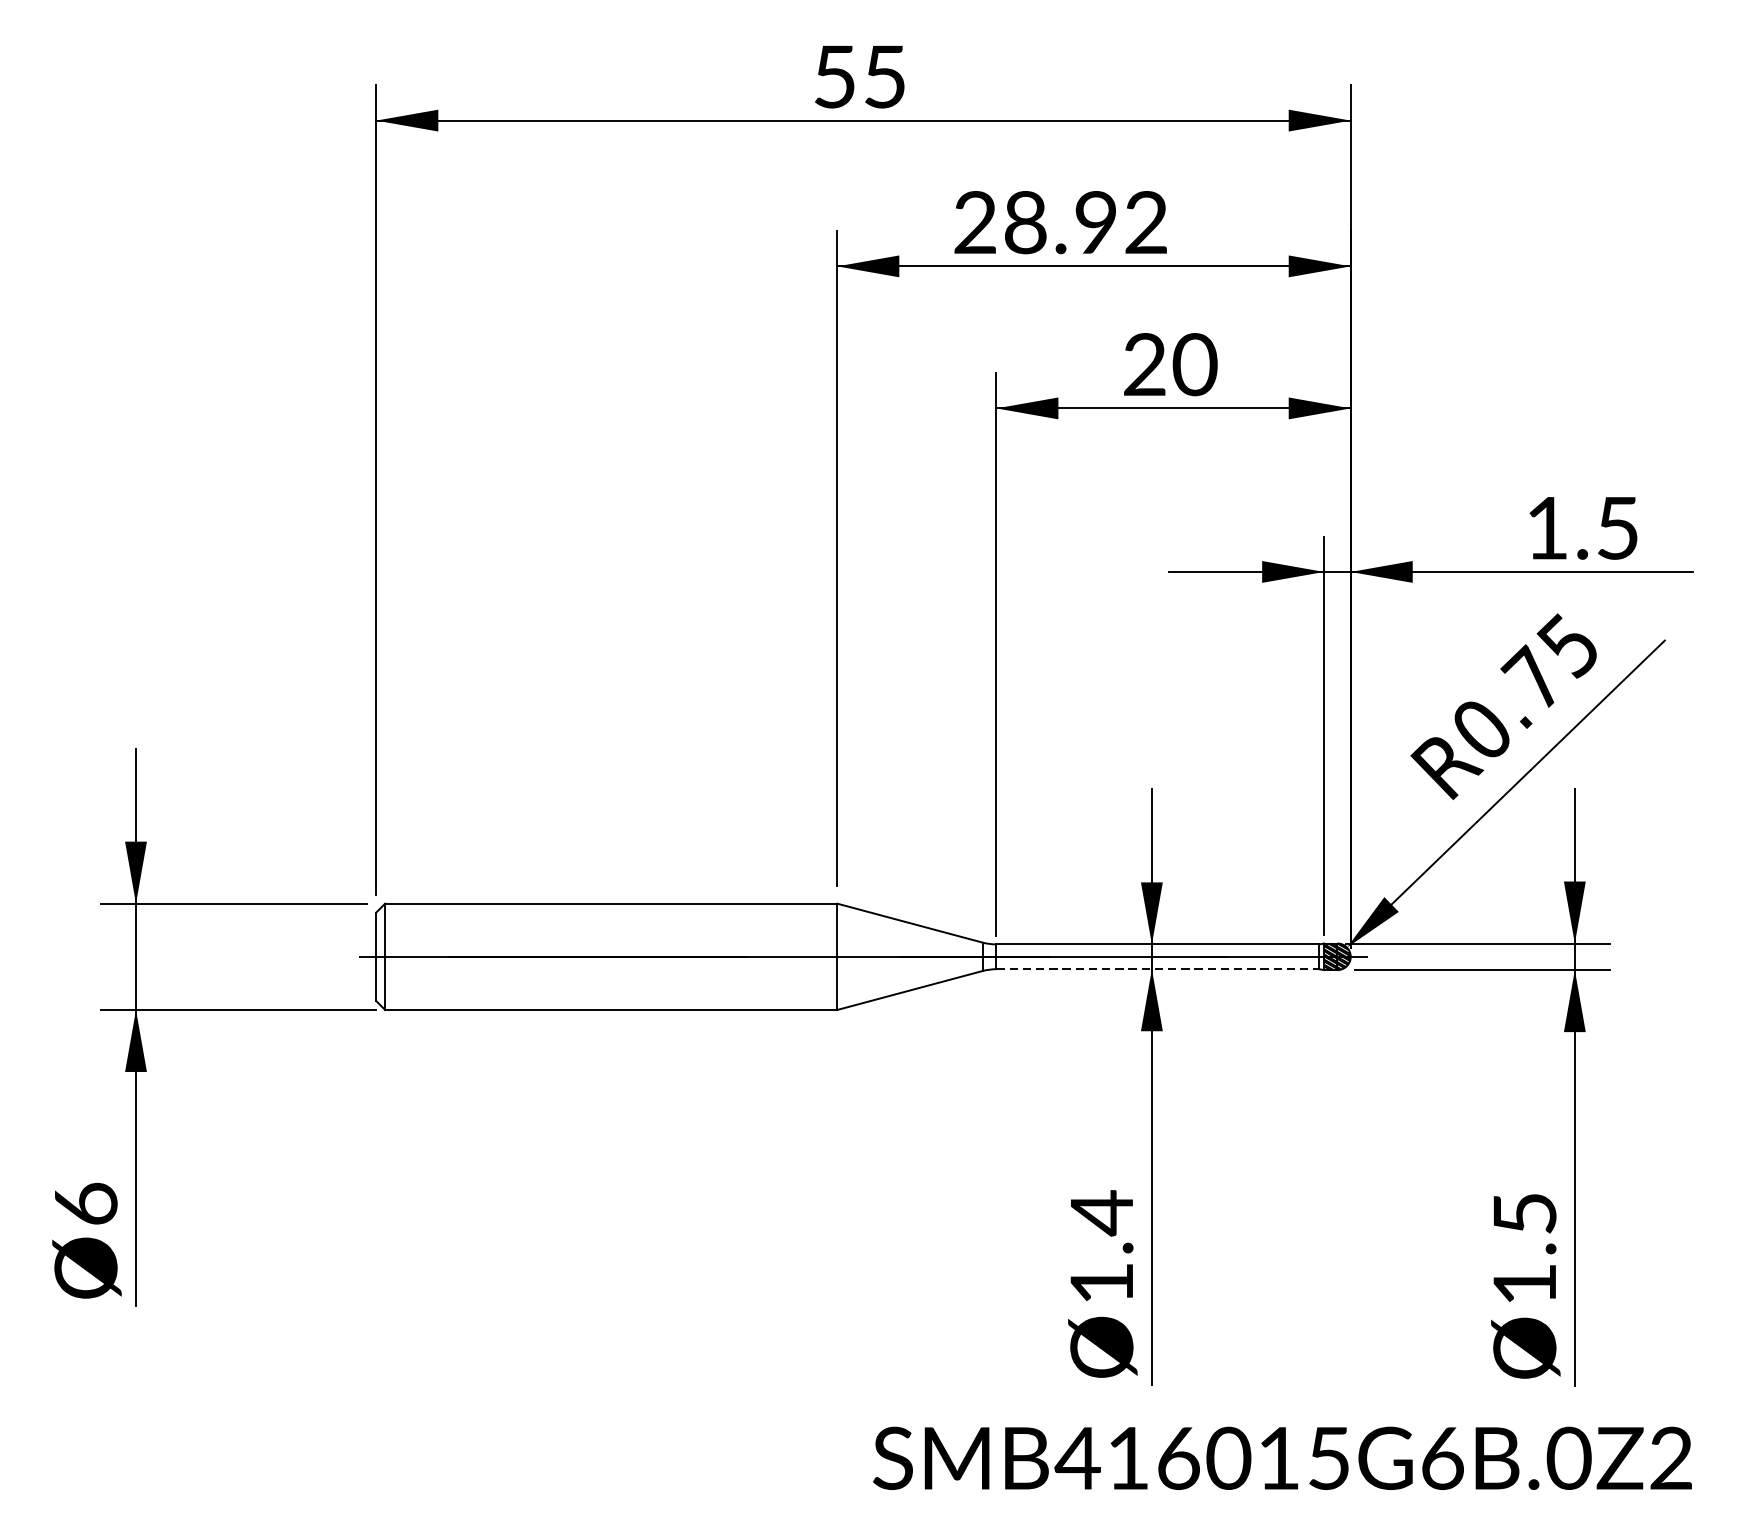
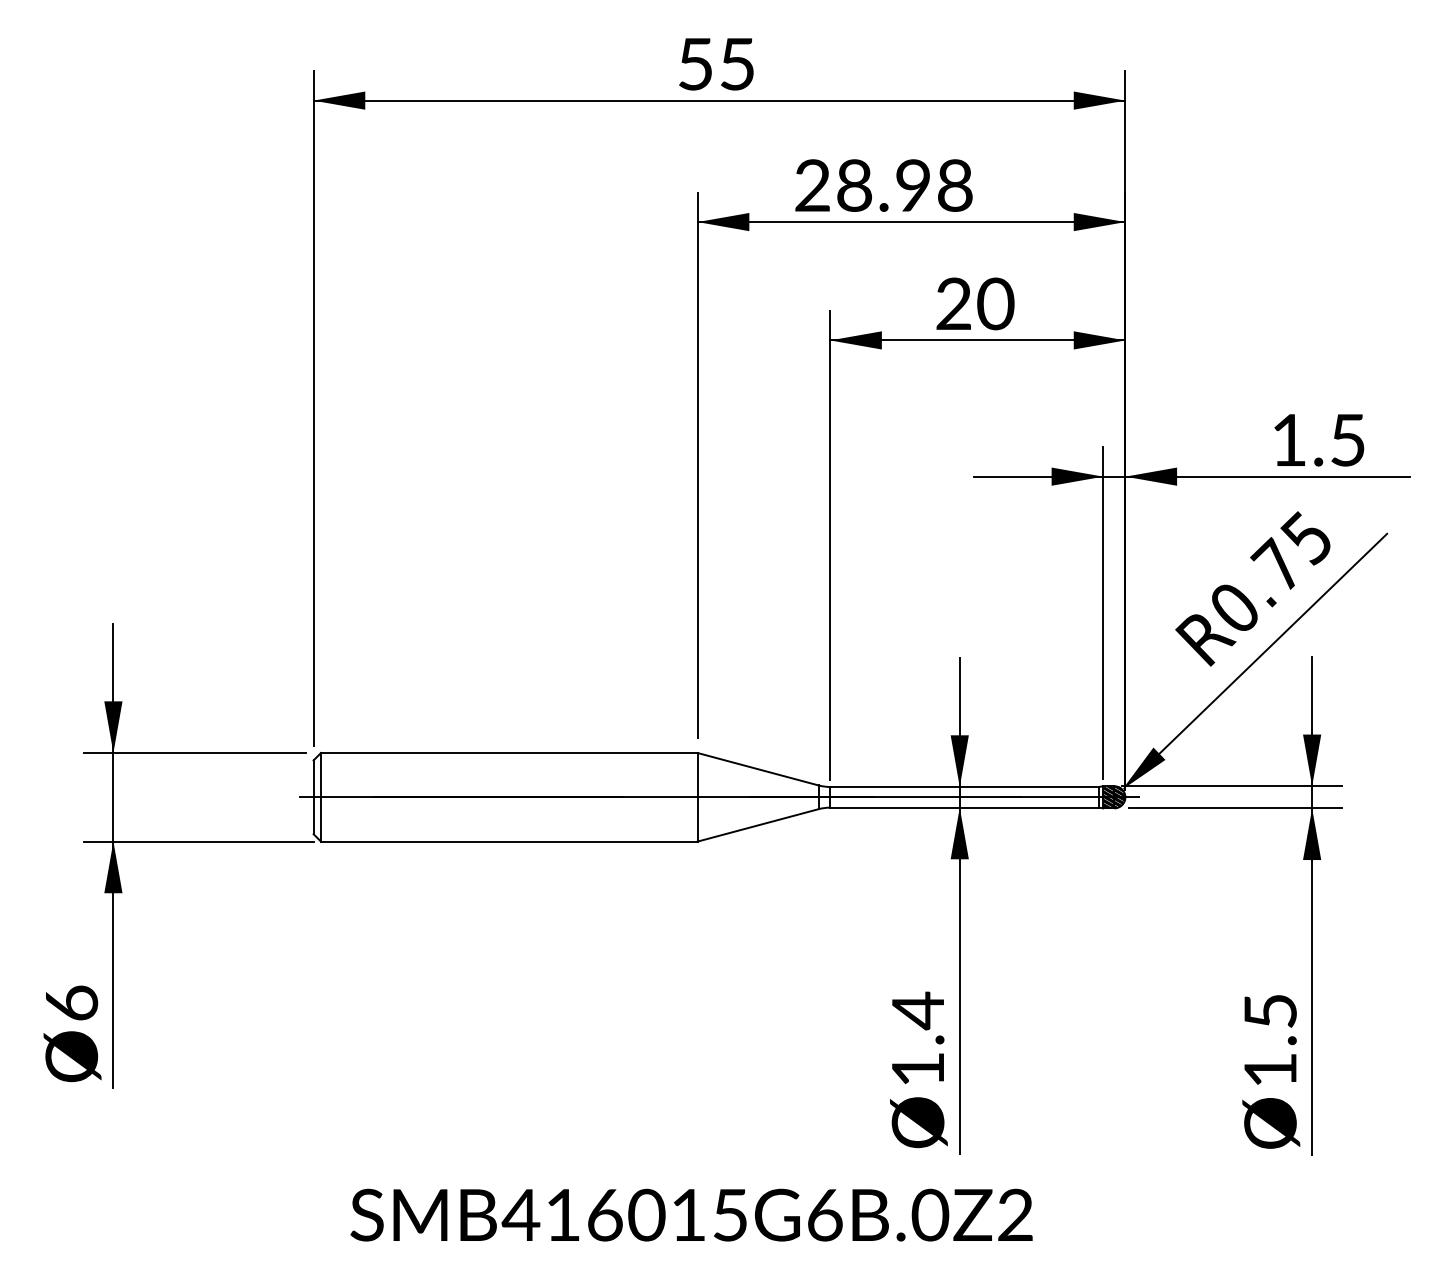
text: (1145, 222) -> (954, 185), 28.92 -> 28.98
line: (1158, 969) -> (965, 807), dashed -> solid
text: (1282, 1457) -> (691, 1214), moved

